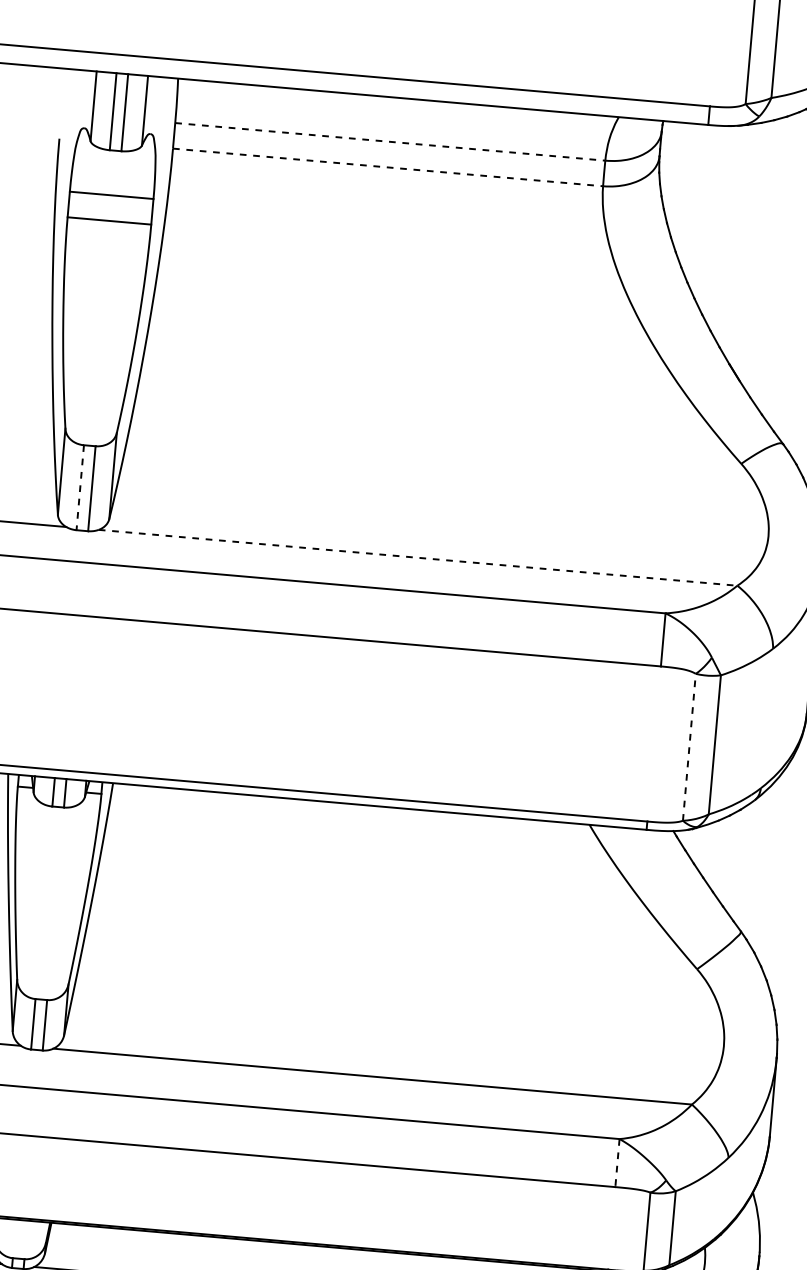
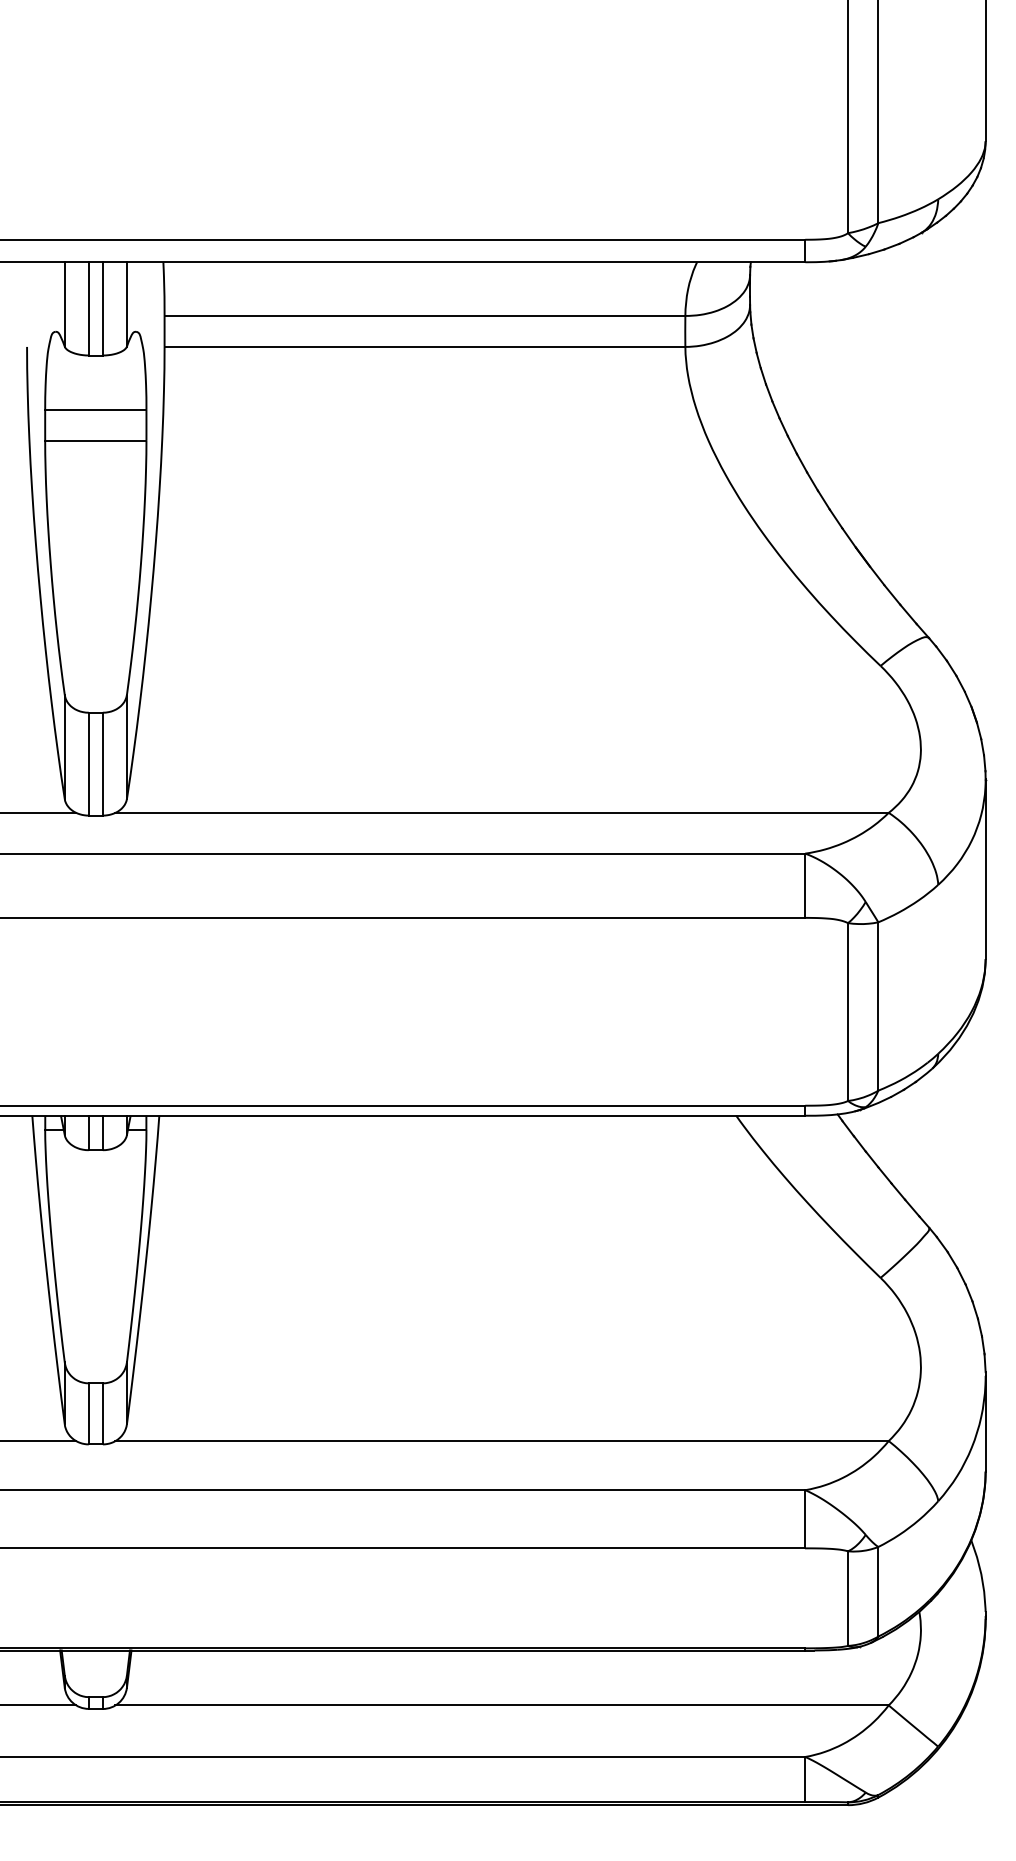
line: (390, 141) -> (425, 315), dashed -> solid
line: (388, 167) -> (425, 346), dashed -> solid
line: (80, 487) -> (88, 764), dashed -> solid
line: (418, 557) -> (502, 812), dashed -> solid
line: (689, 747) -> (848, 1012), dashed -> solid
line: (617, 1163) -> (805, 1519), dashed -> solid

